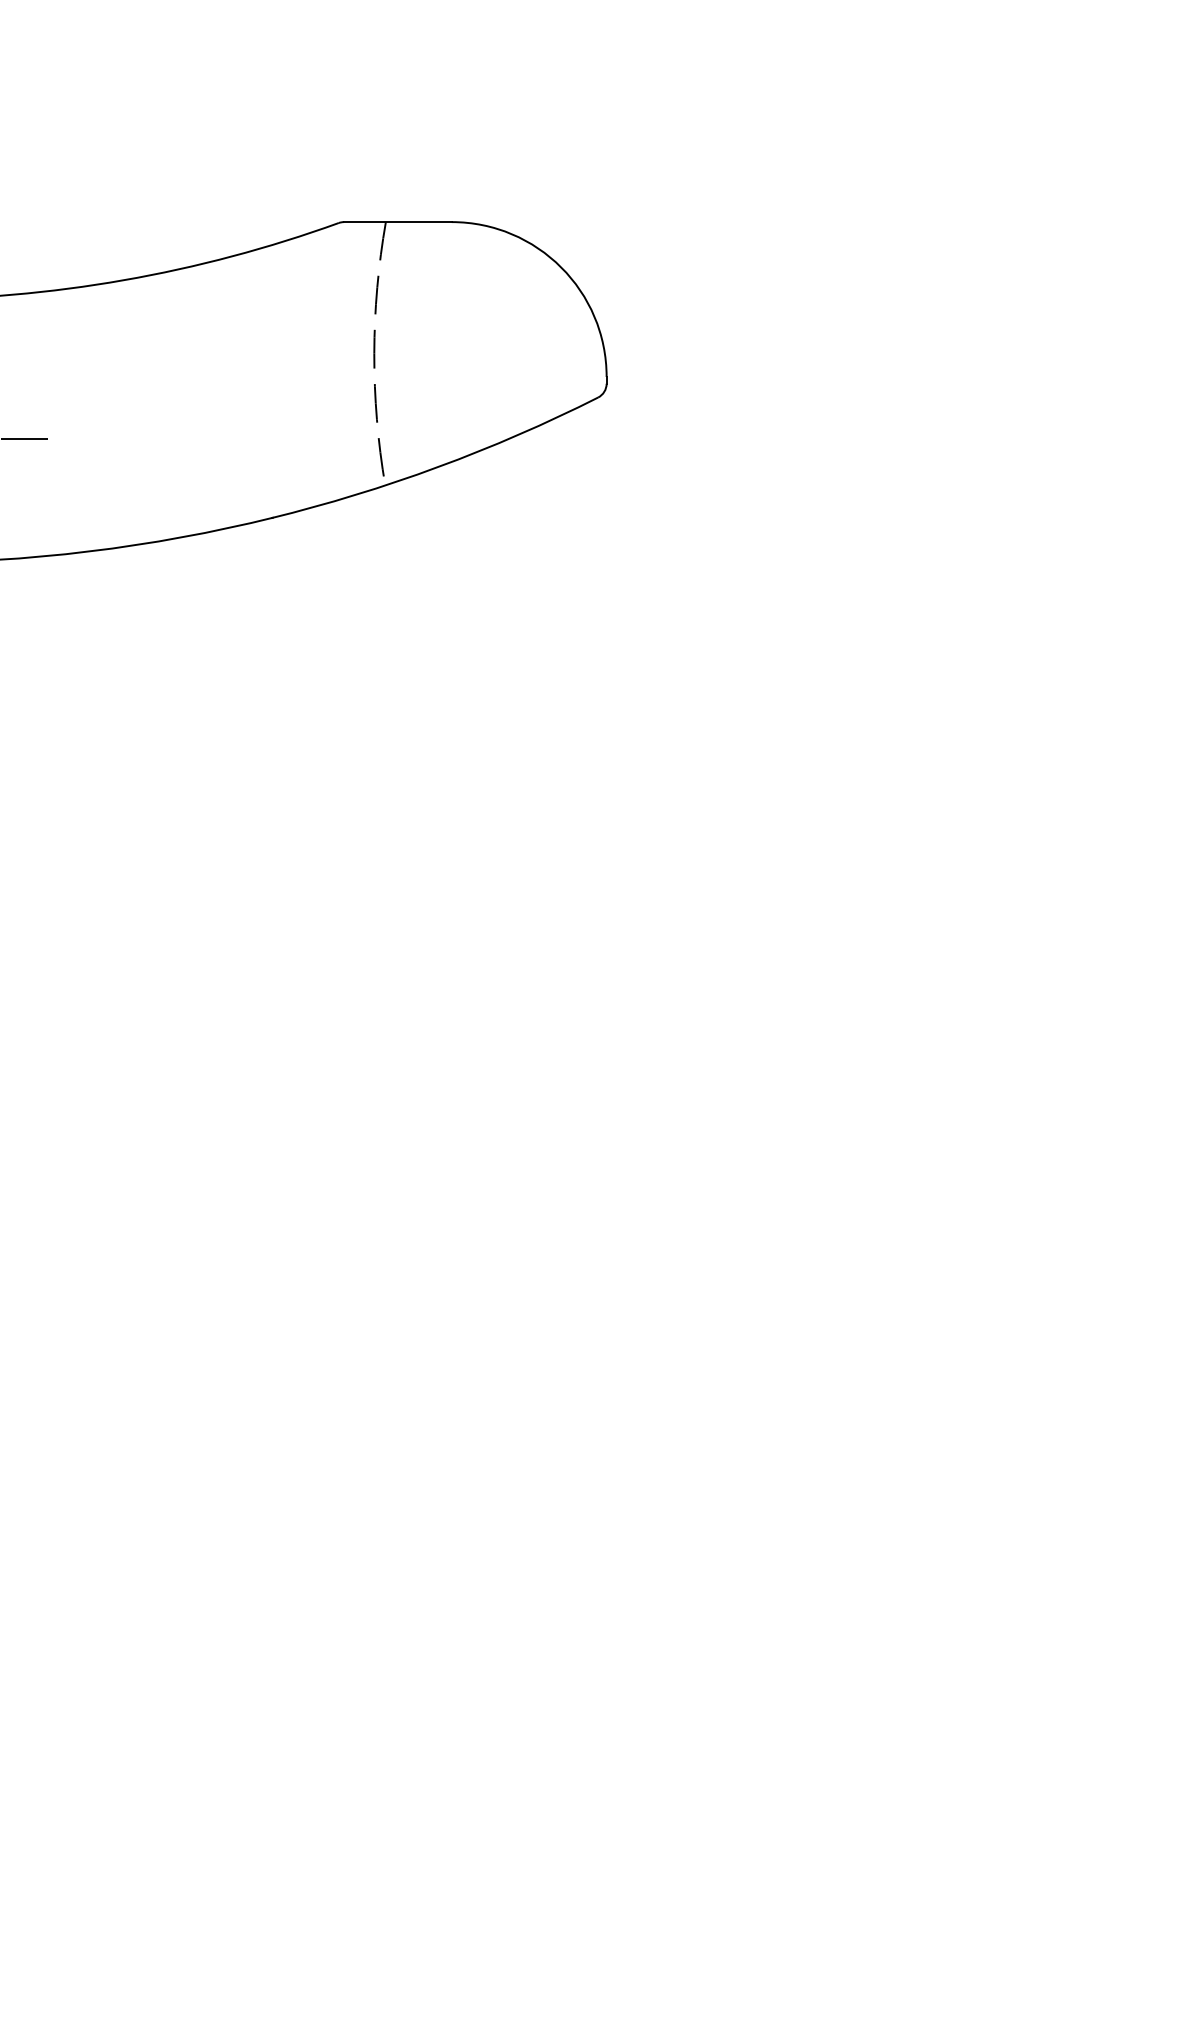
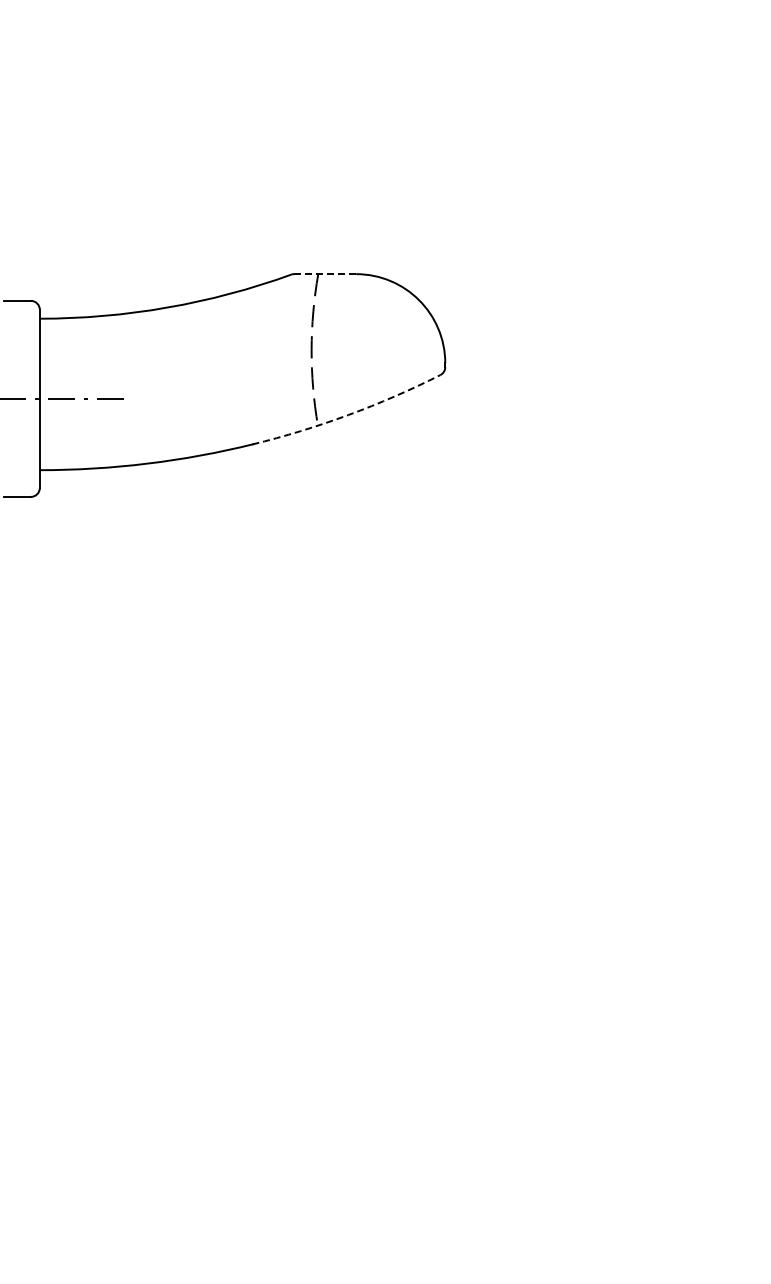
line: (398, 222) -> (325, 274), solid -> dashed
arc: (438, 467) -> (348, 415), solid -> dashed

